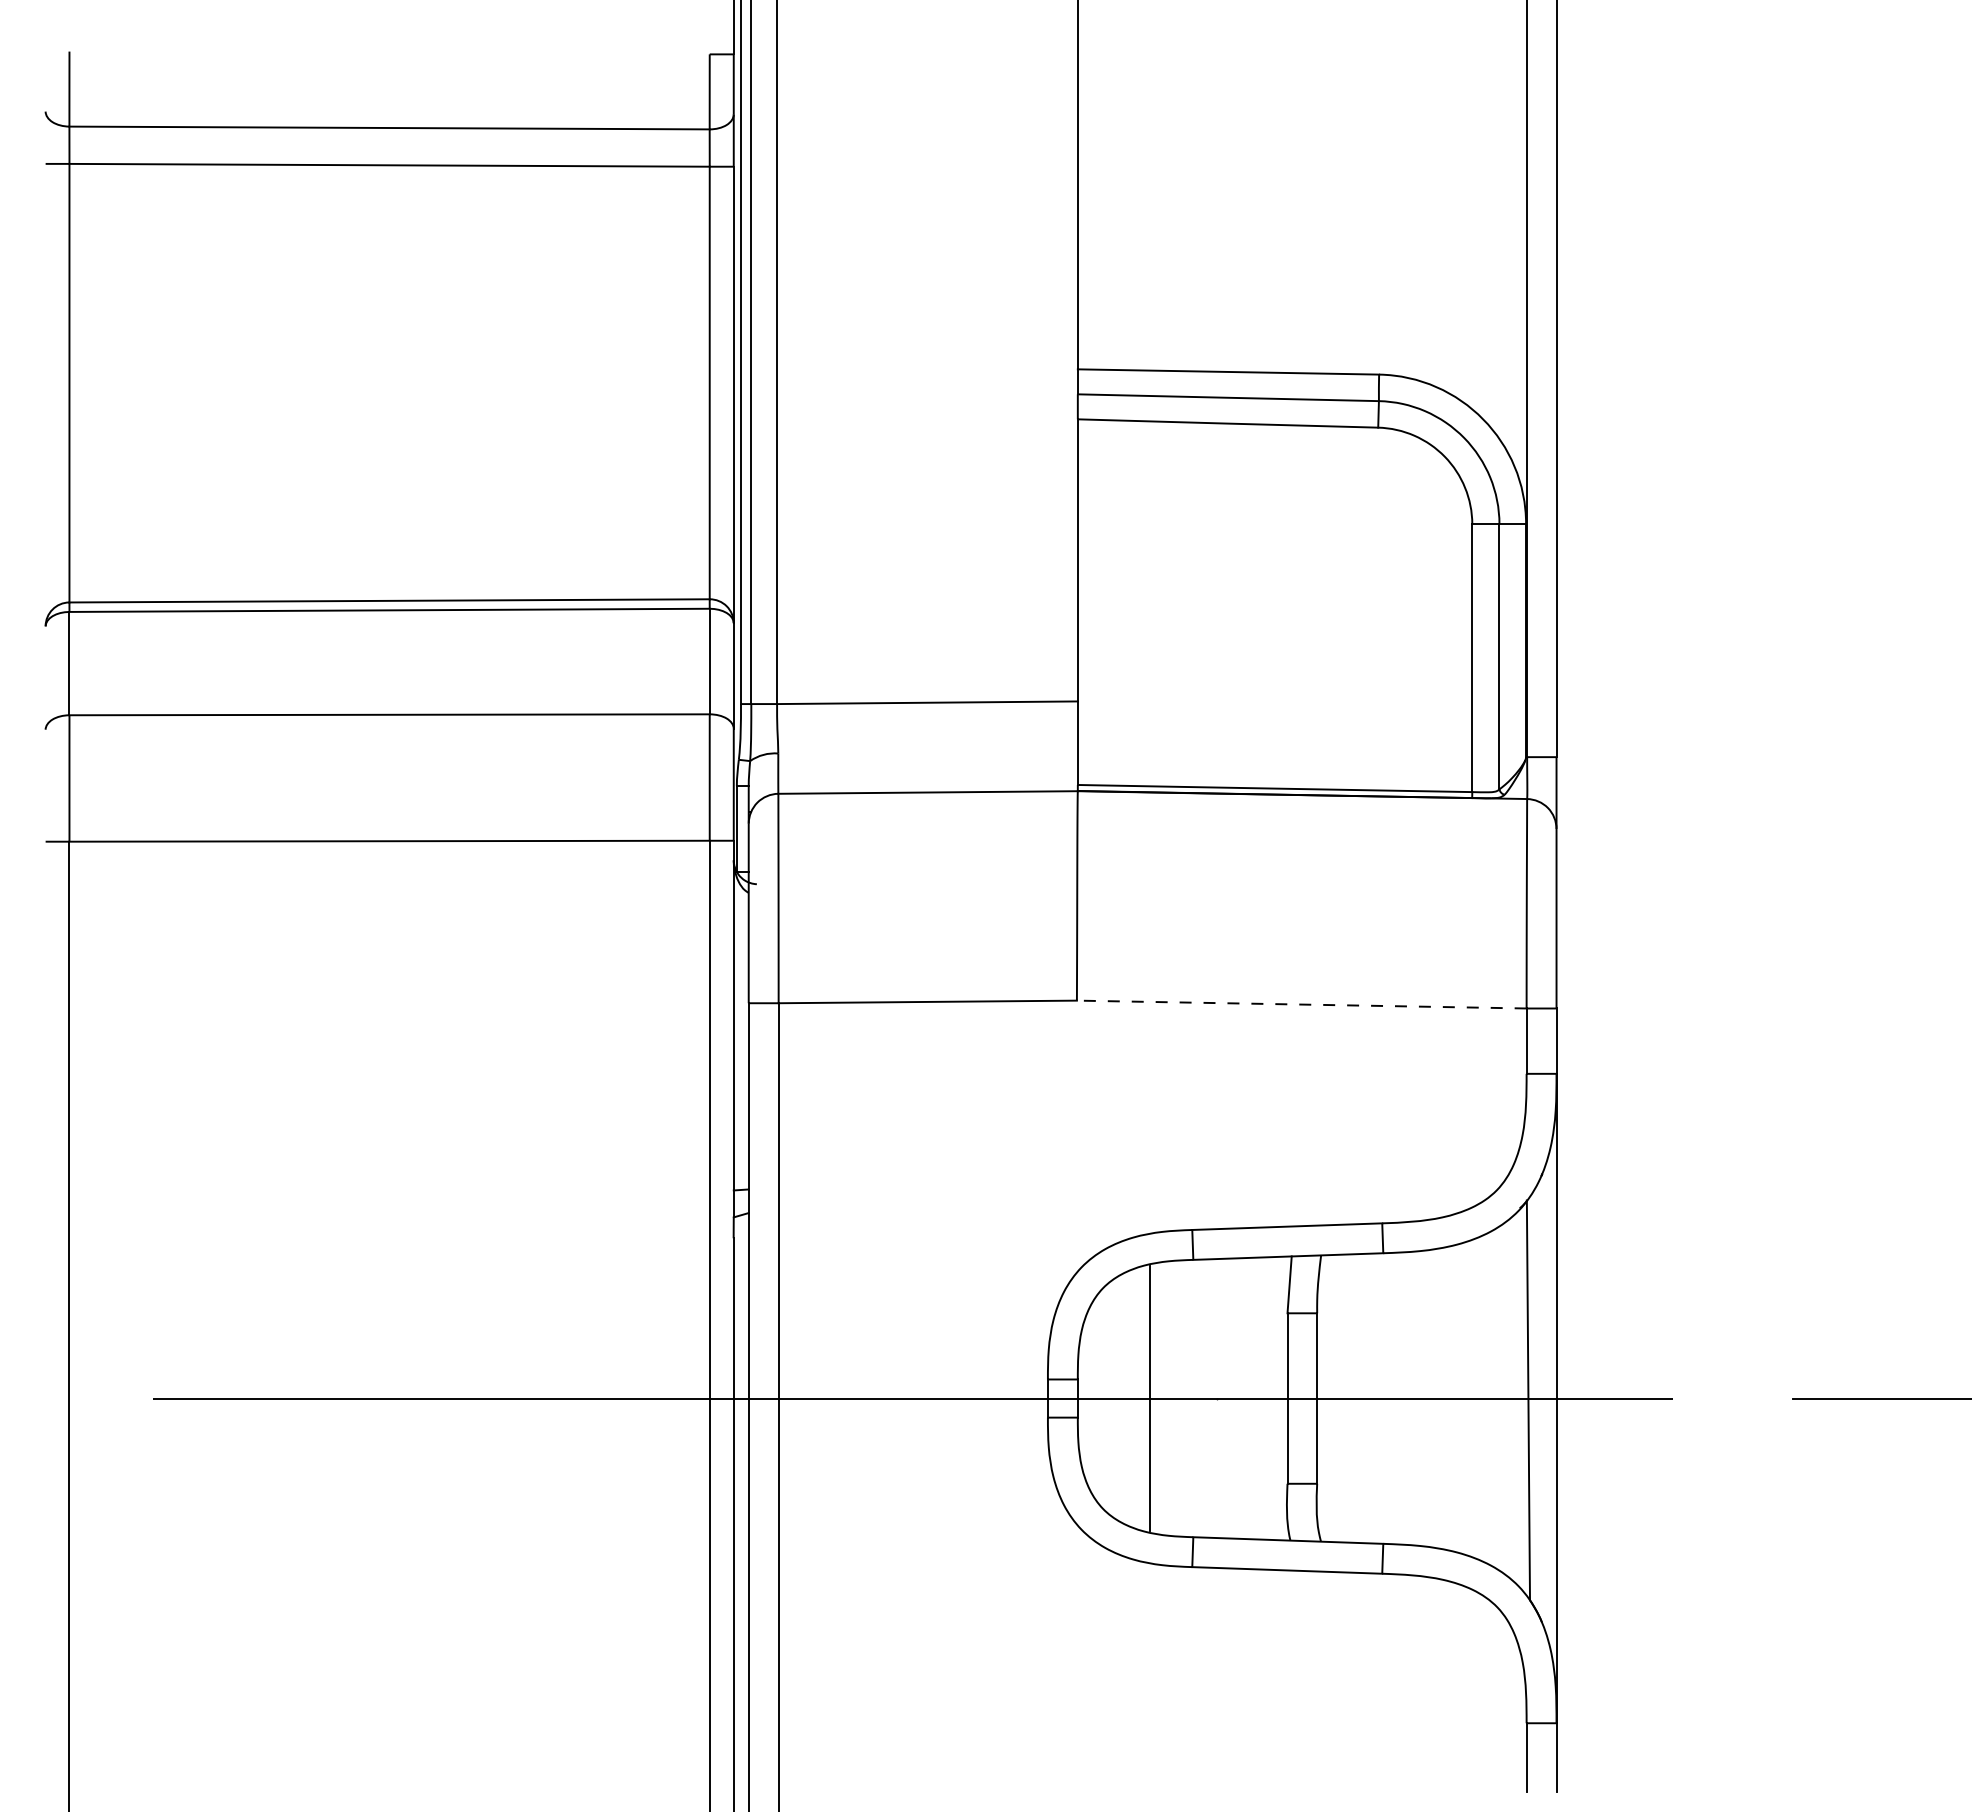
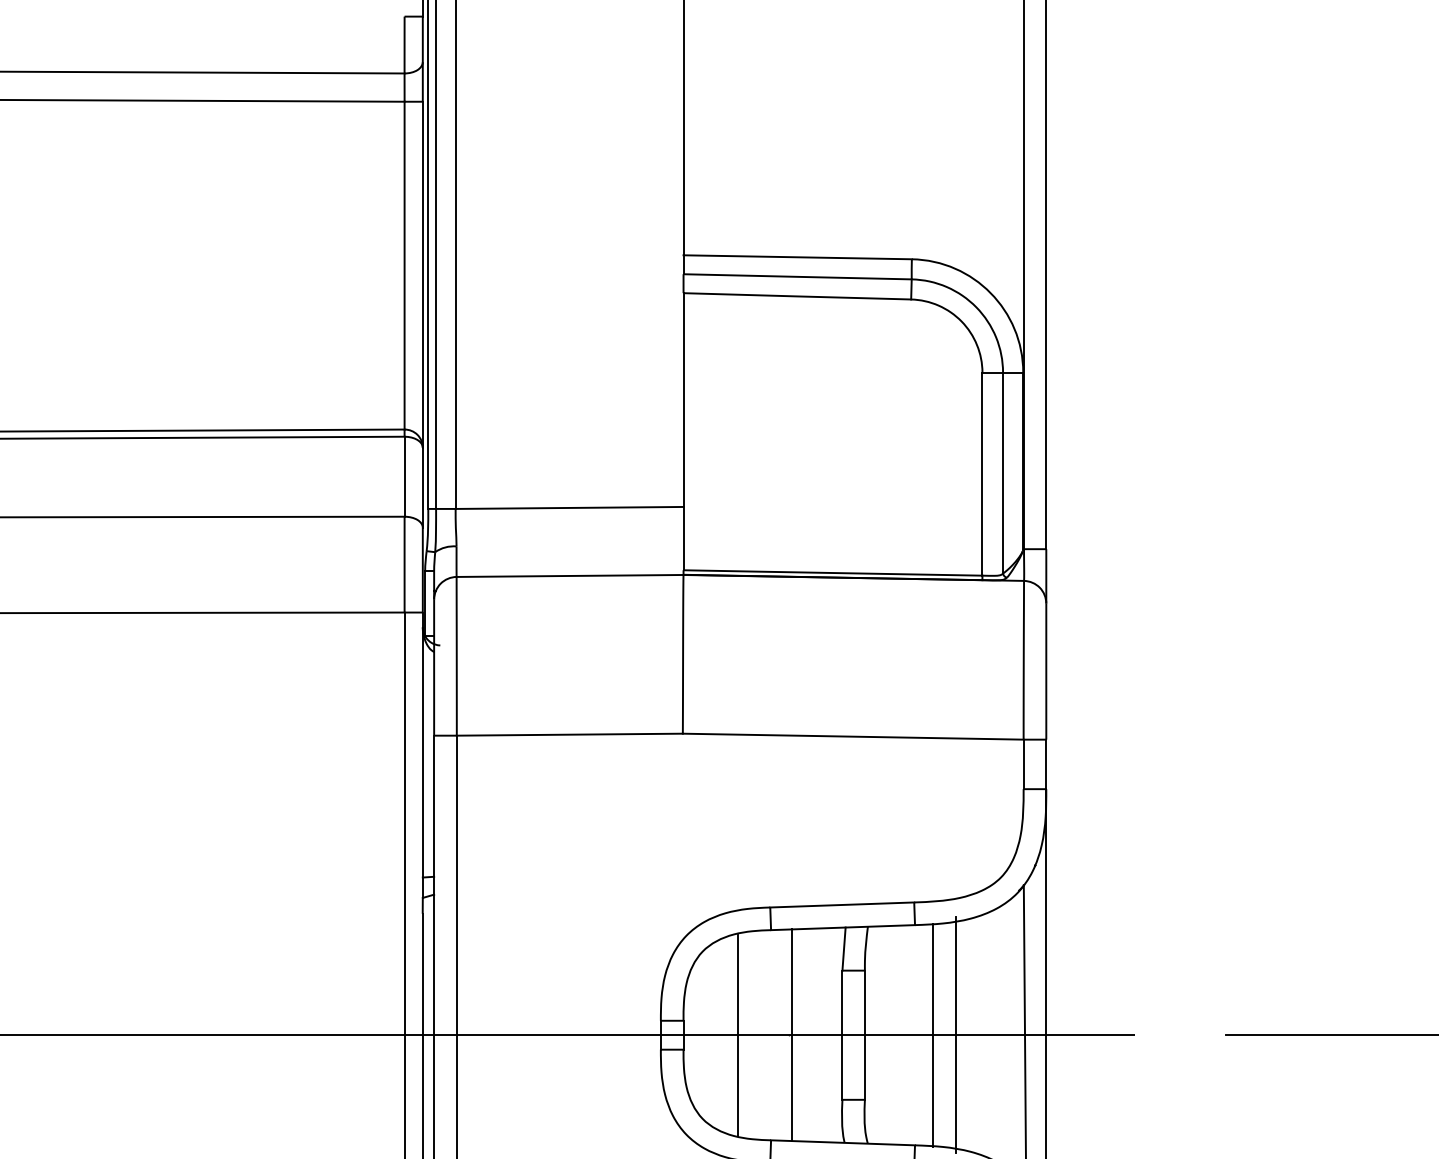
line: (1301, 1004) -> (853, 736), dashed -> solid
line: (1220, 1398) -> (791, 1035), added
line: (1436, 1398) -> (955, 1035), added
line: (1407, 1399) -> (933, 1035), added

